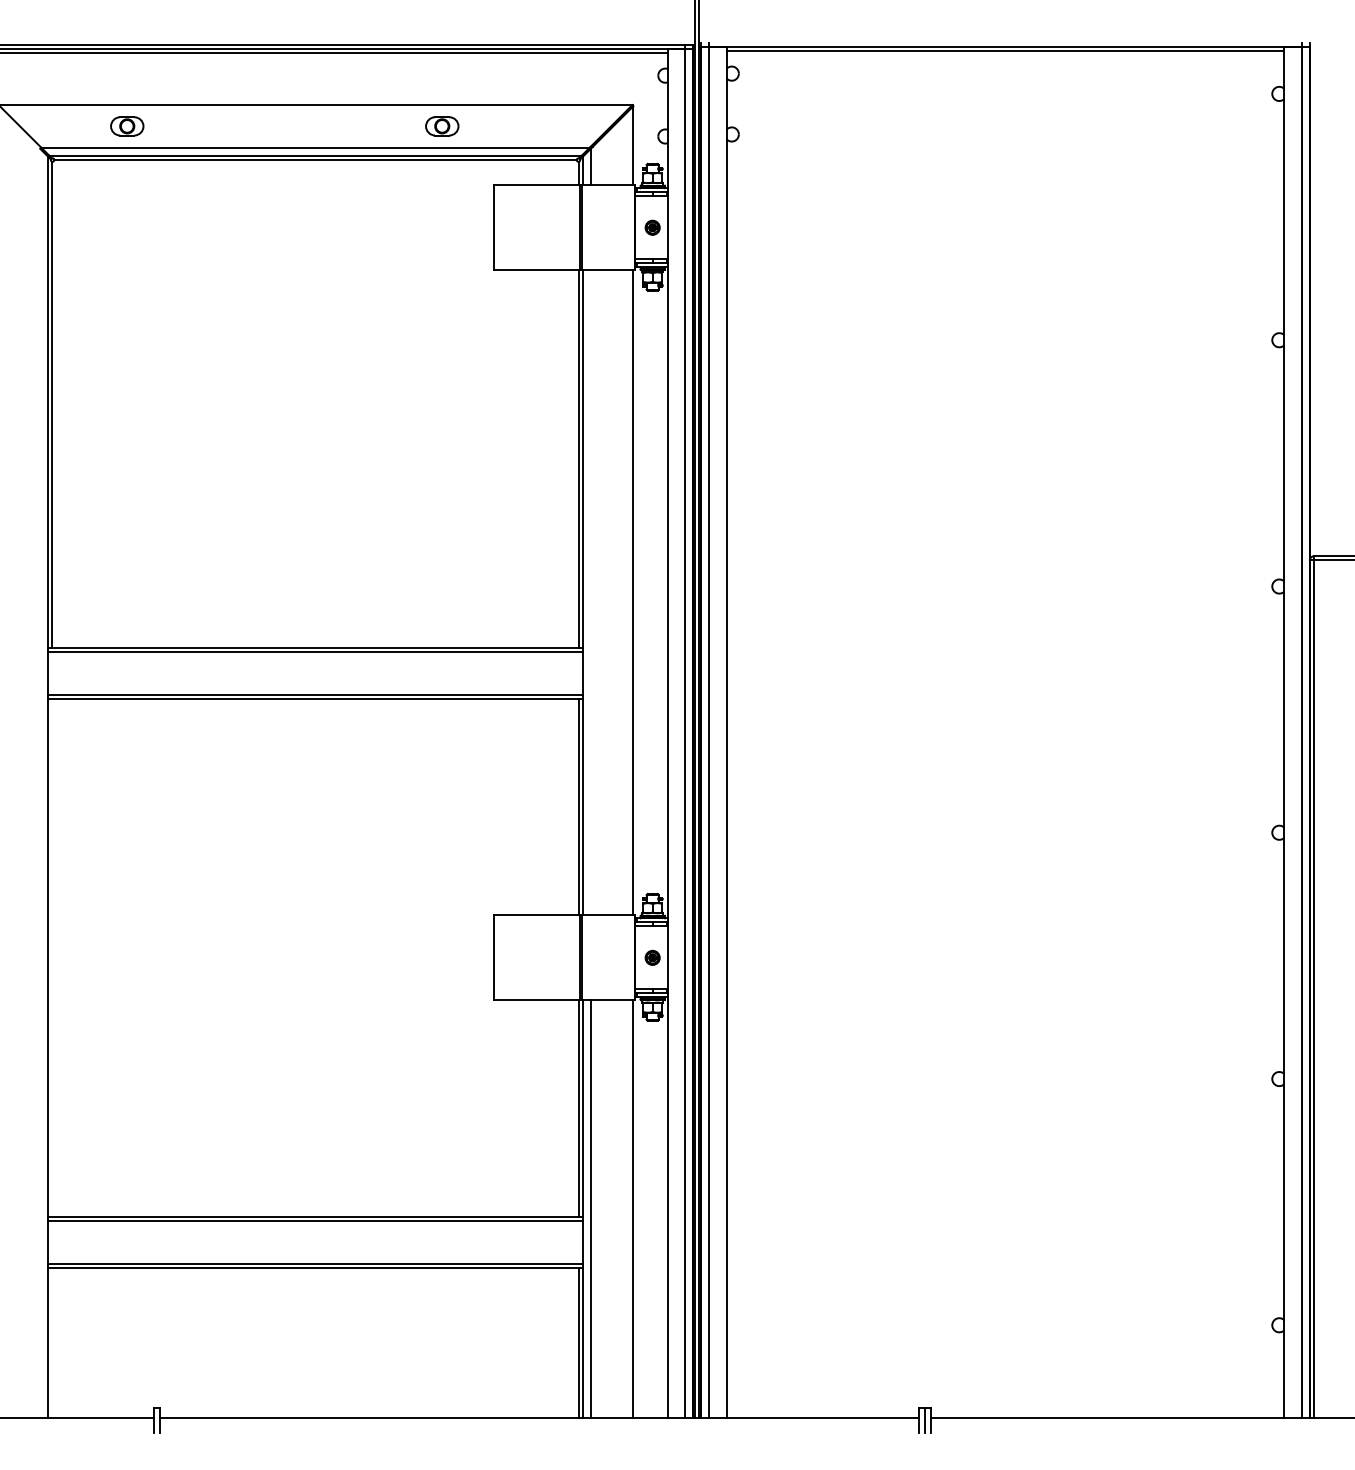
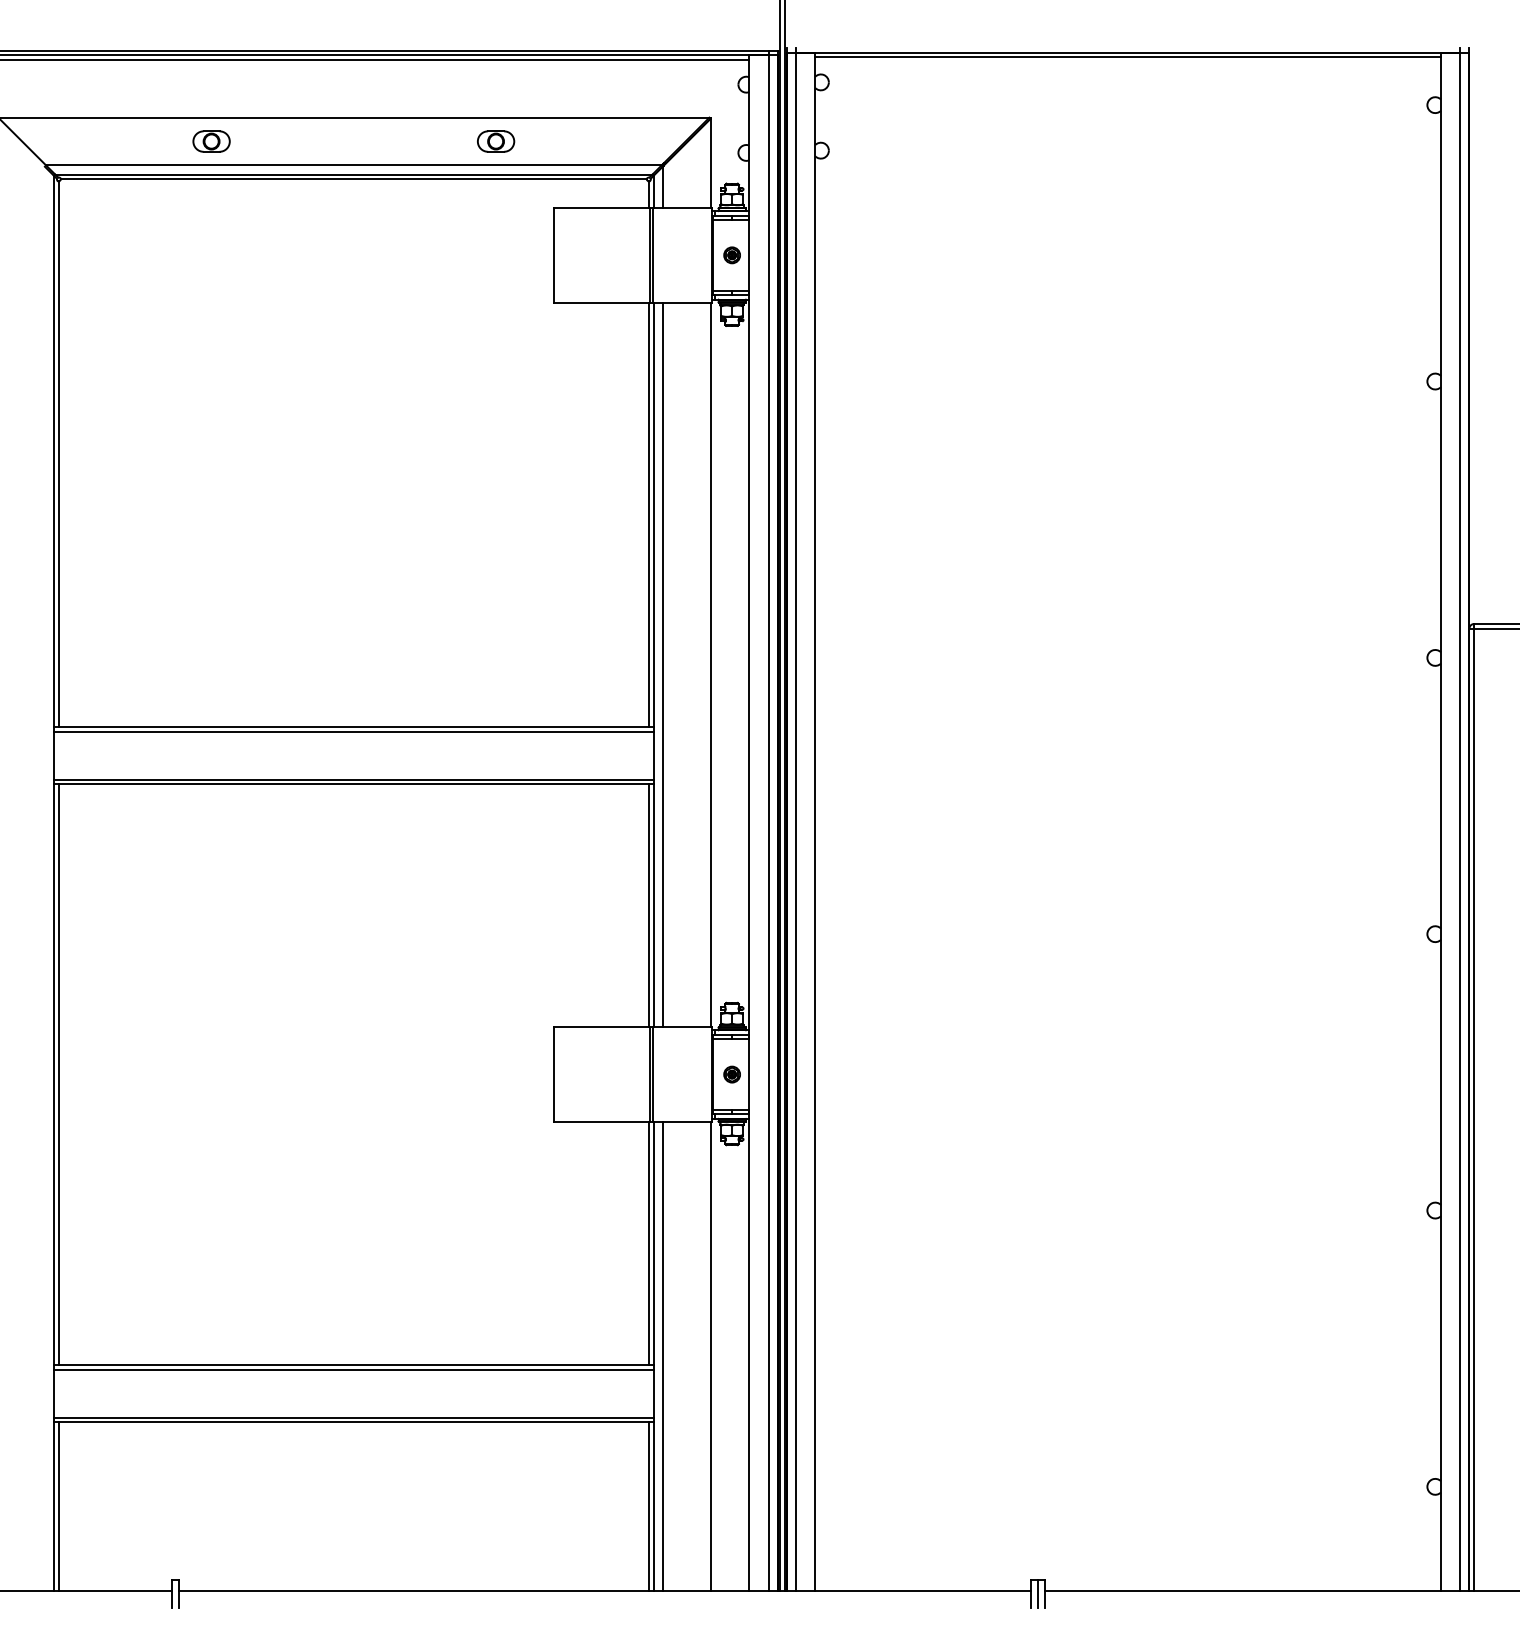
part: (127, 126) -> (211, 141), moved
line: (590, 592) -> (662, 664), added
line: (52, 957) -> (58, 1074), added
line: (52, 1342) -> (58, 1506), added

